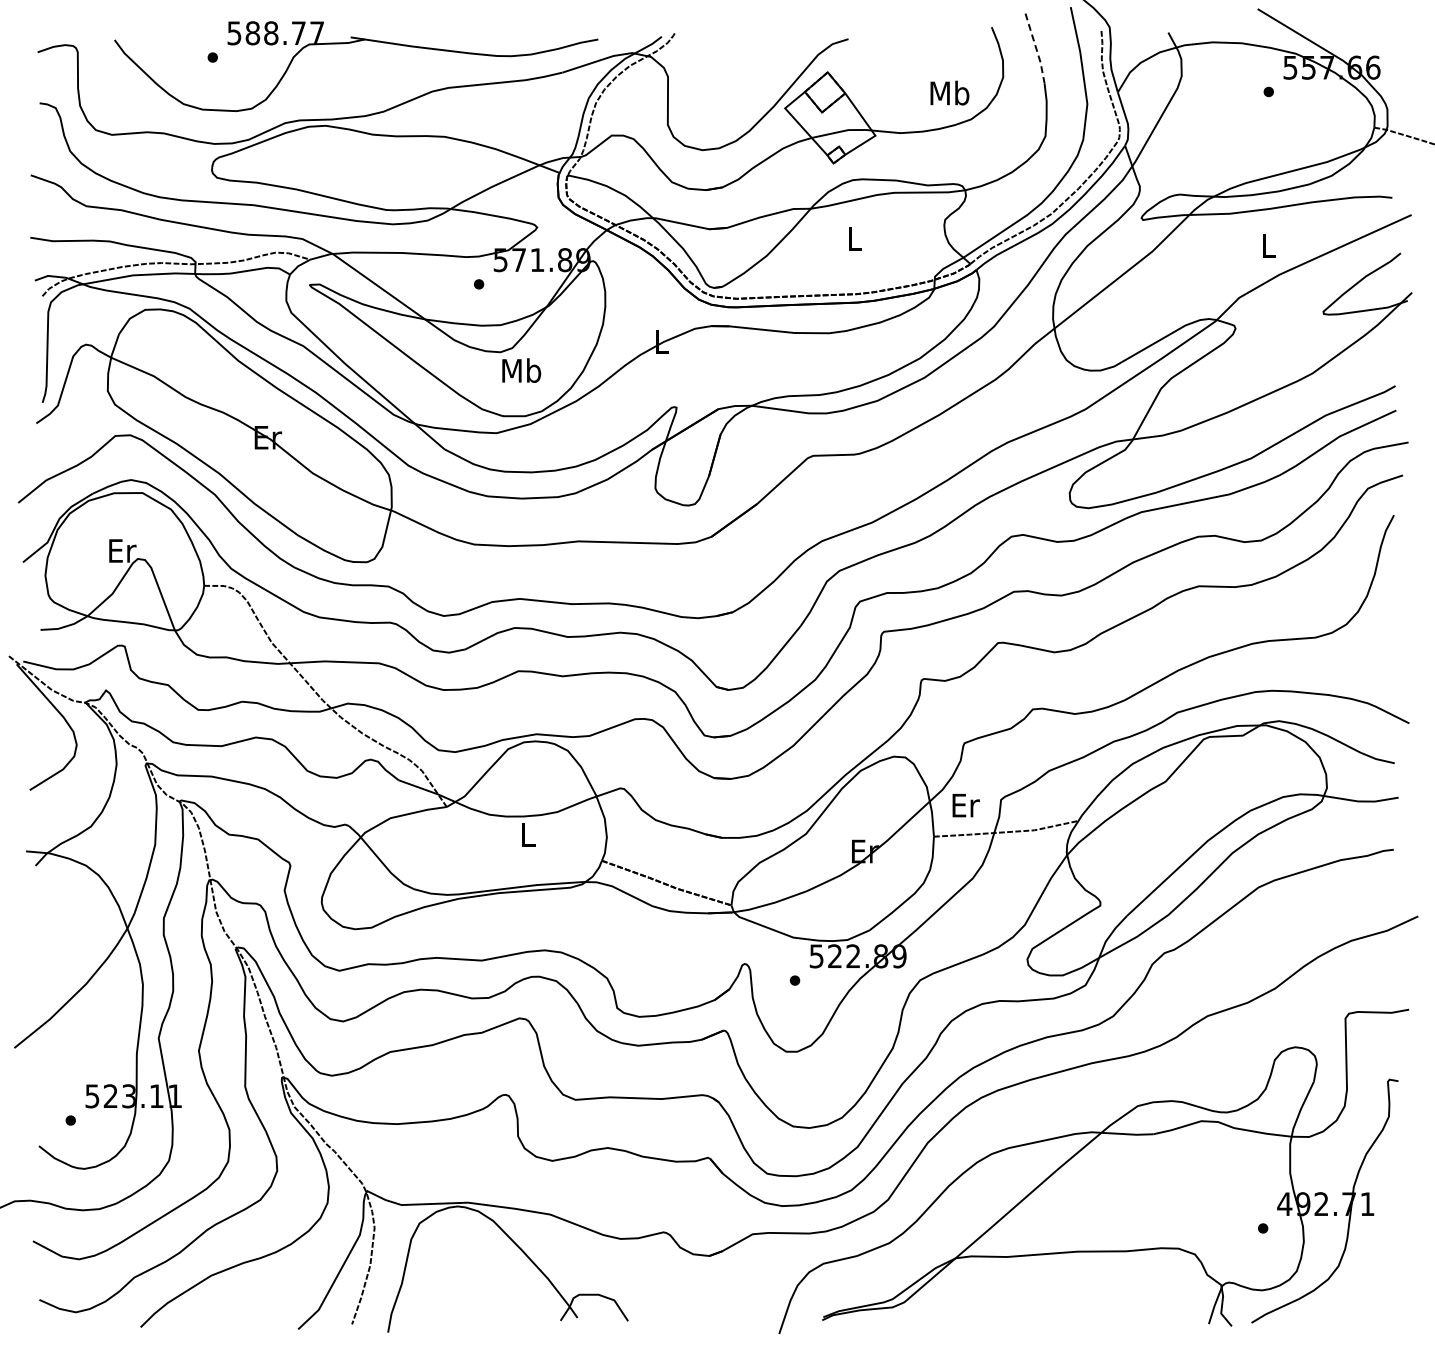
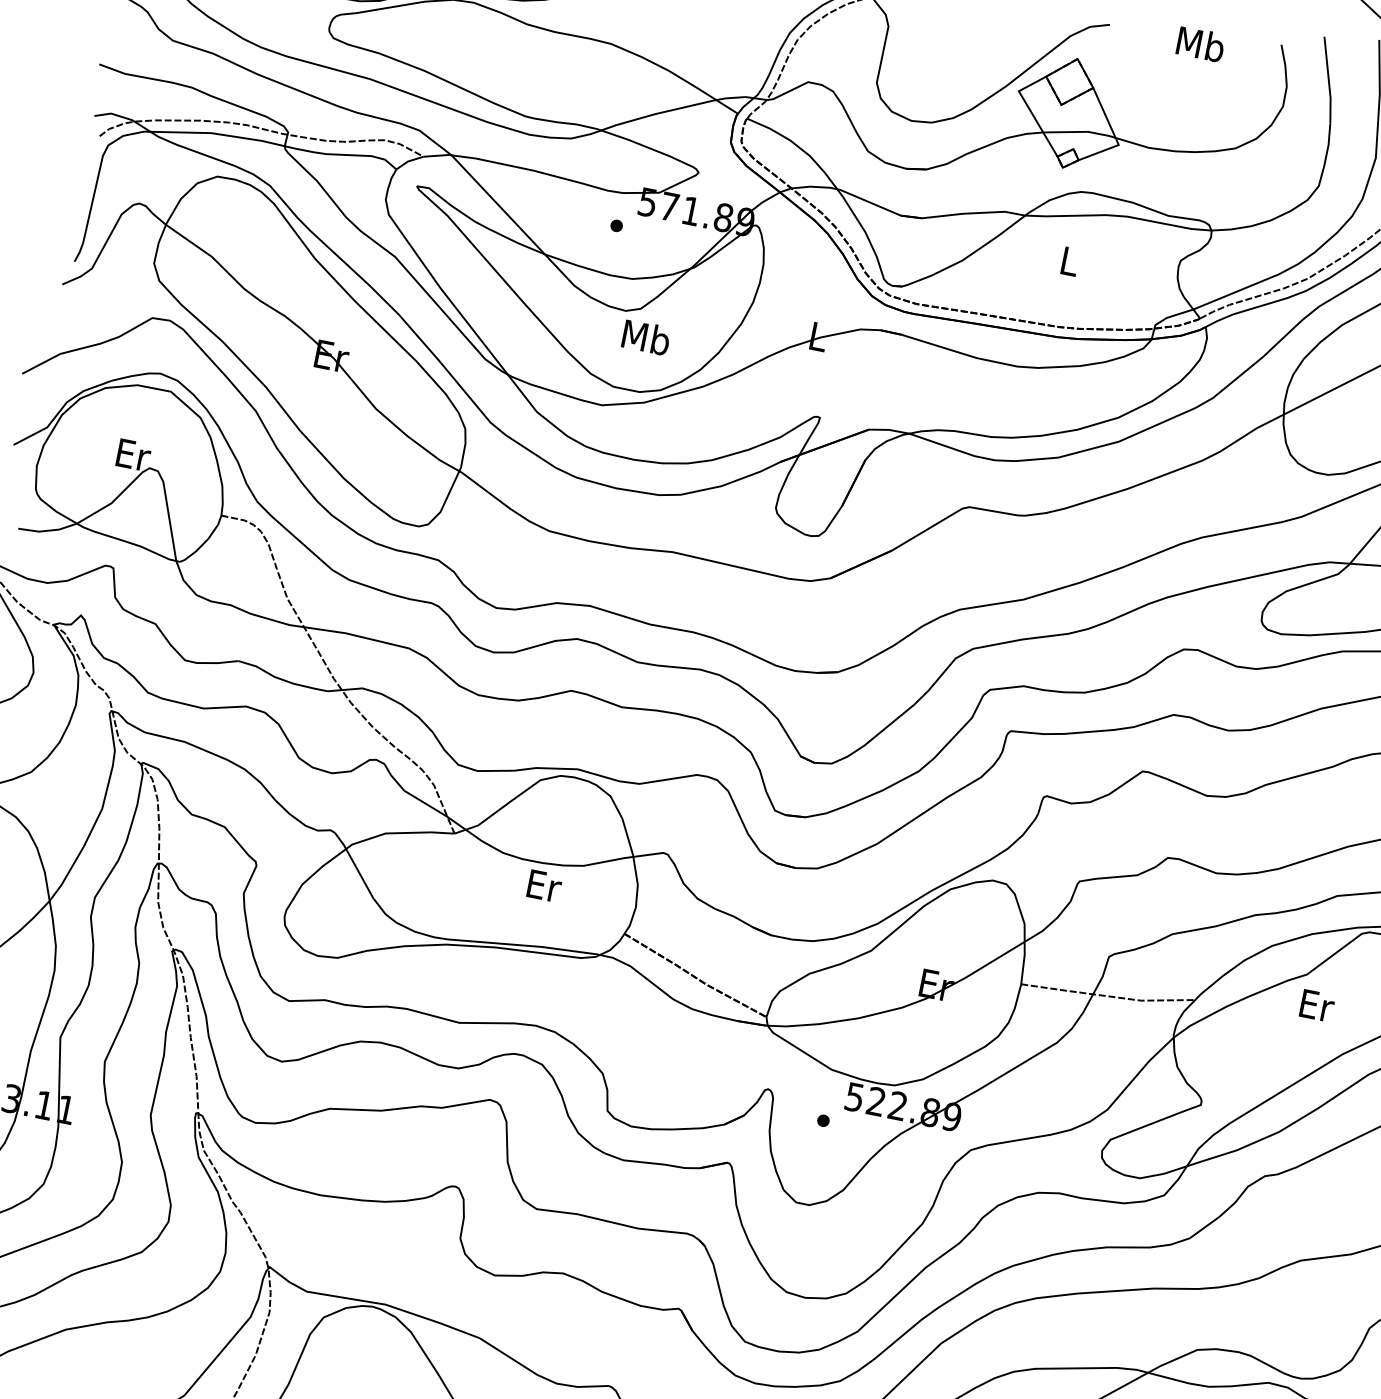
line: (1036, 49) -> (1328, 81), dashed -> solid
text: (949, 92) -> (1200, 43), moved
text: (965, 805) -> (1316, 1005), moved
text: (528, 834) -> (544, 885), L -> Er

